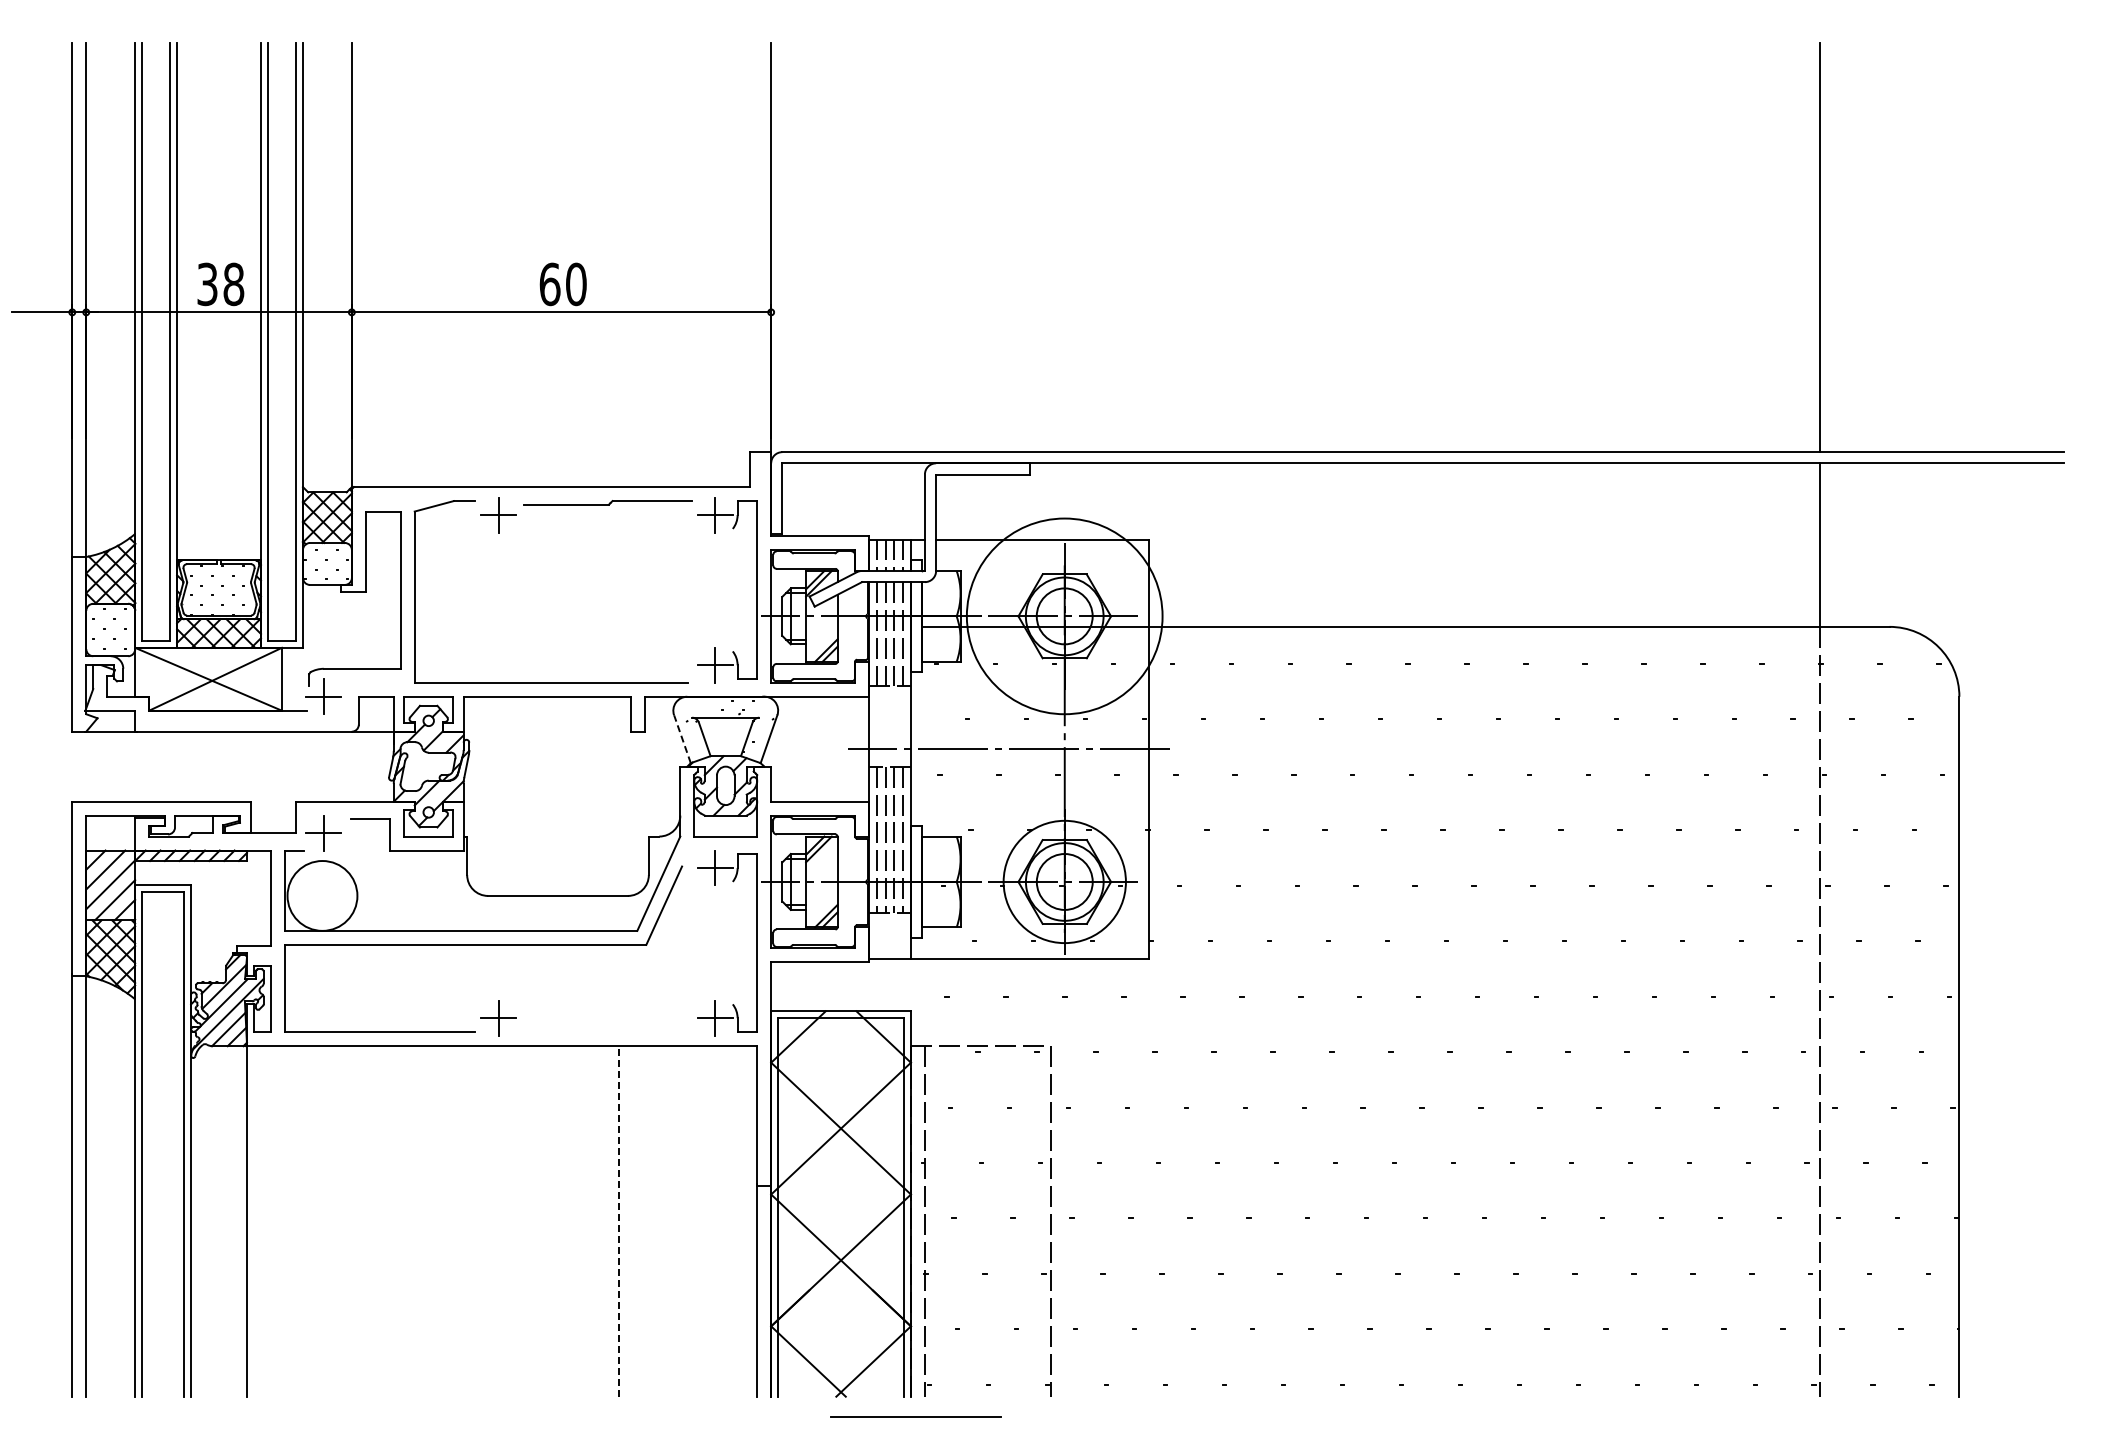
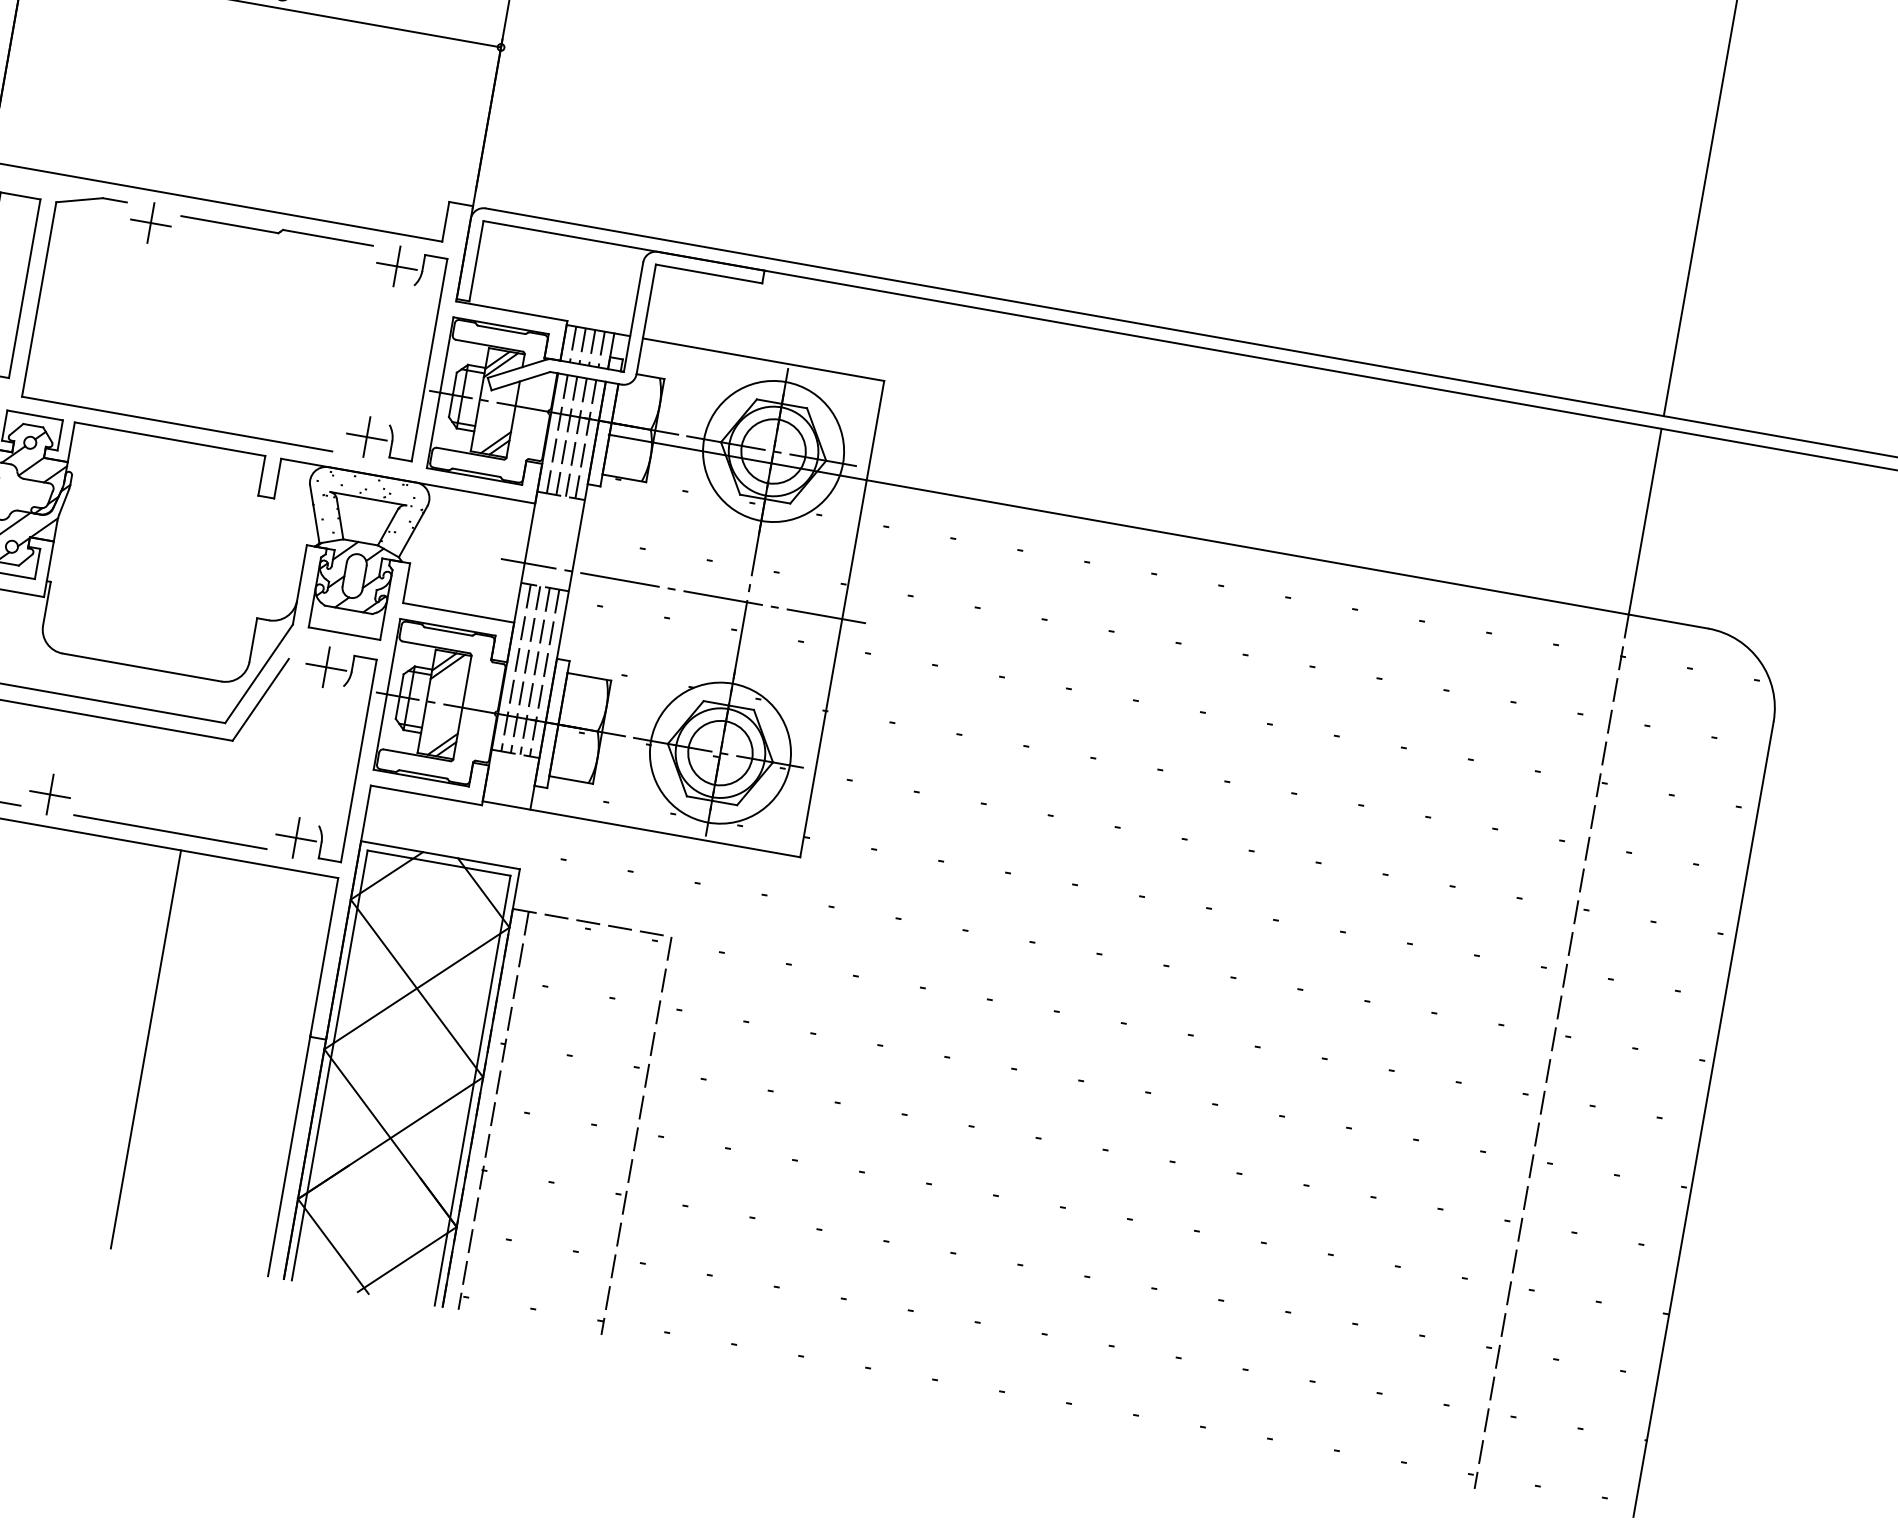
circle: (1064, 616) -> (773, 451), size x0.62
line: (682, 738) -> (315, 513), dashed -> solid
line: (618, 1220) -> (145, 1048), dashed -> solid
line: (915, 1416) -> (170, 831), moved

